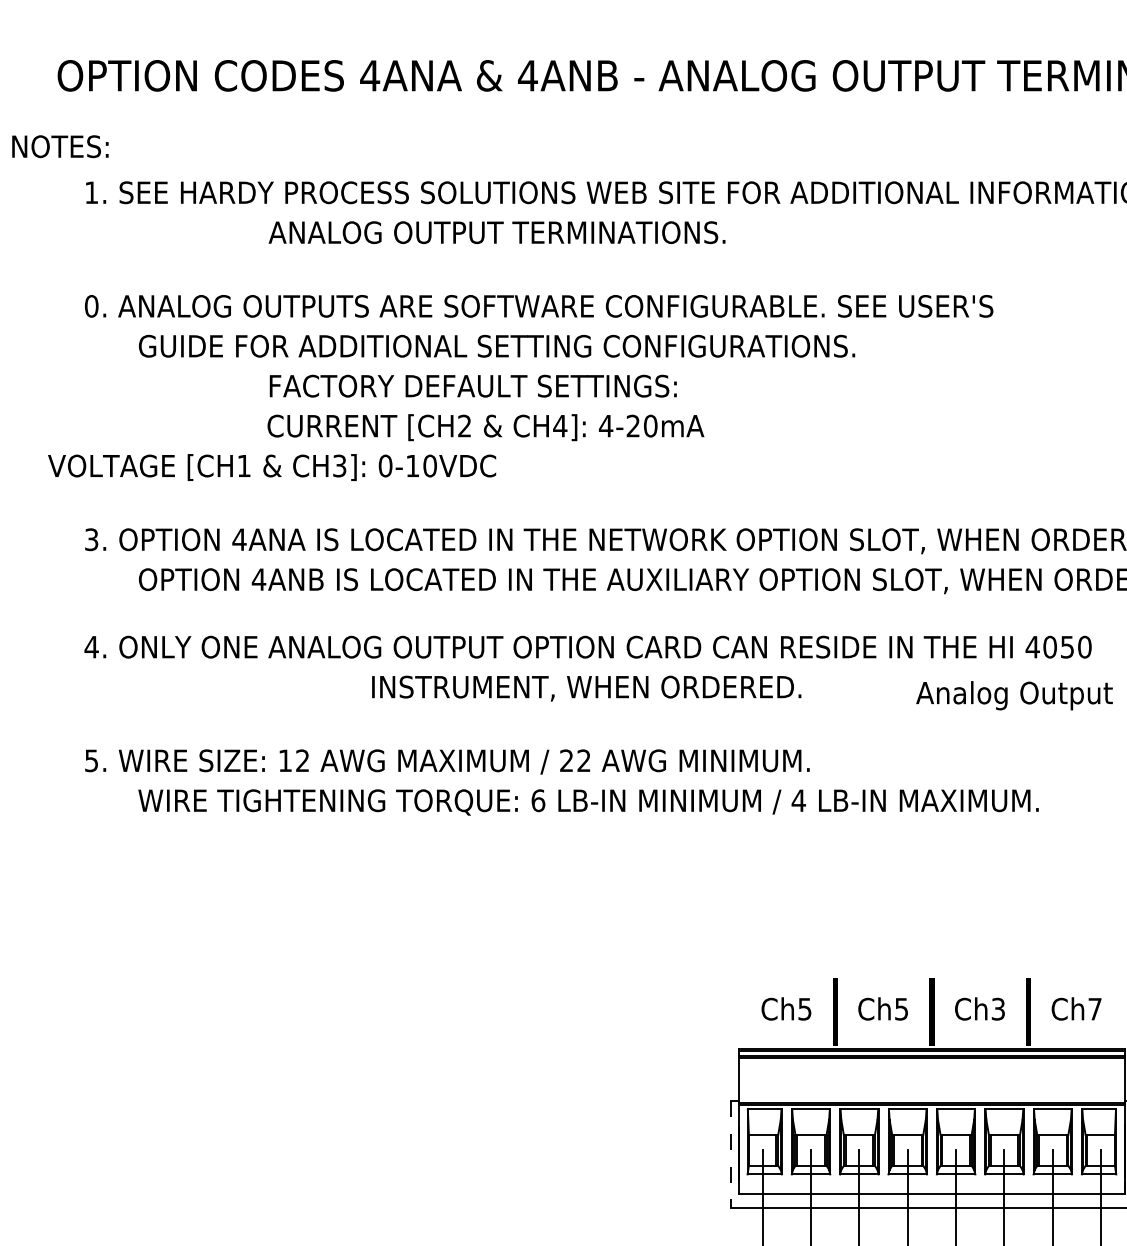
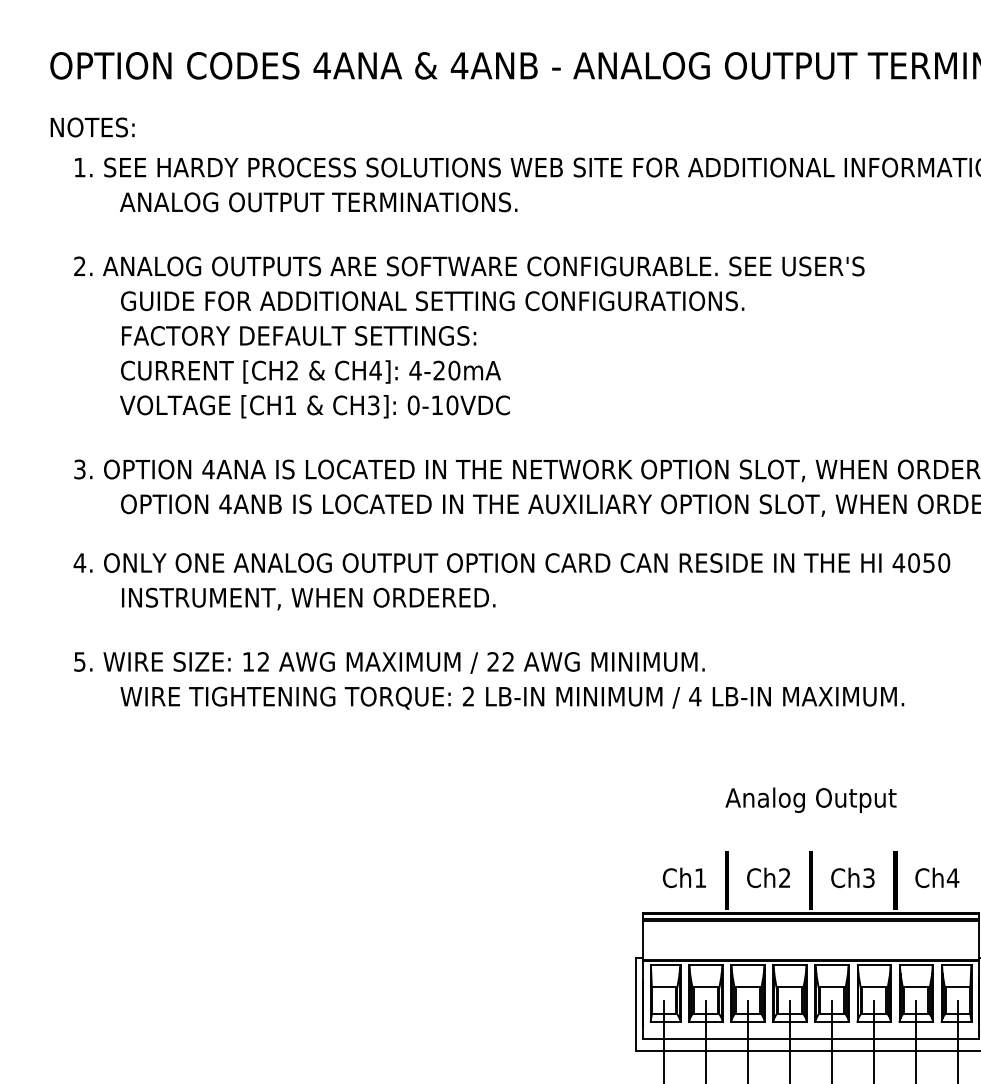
text: (60, 146) -> (92, 127), moved
text: (496, 232) -> (318, 202), moved
text: (91, 306) -> (79, 266), 0. -> 2.
text: (473, 385) -> (299, 335), moved
text: (485, 427) -> (310, 371), moved
text: (271, 467) -> (314, 406), moved
text: (586, 687) -> (308, 598), moved
text: (1013, 694) -> (810, 799), moved
text: (538, 800) -> (468, 696), 6 -> 2
text: (1094, 1008) -> (952, 877), Ch7 -> Ch4
text: (804, 1009) -> (700, 878), Ch5 -> Ch1
text: (901, 1009) -> (784, 878), Ch5 -> Ch2
line: (731, 1154) -> (636, 1004), dashed -> solid

